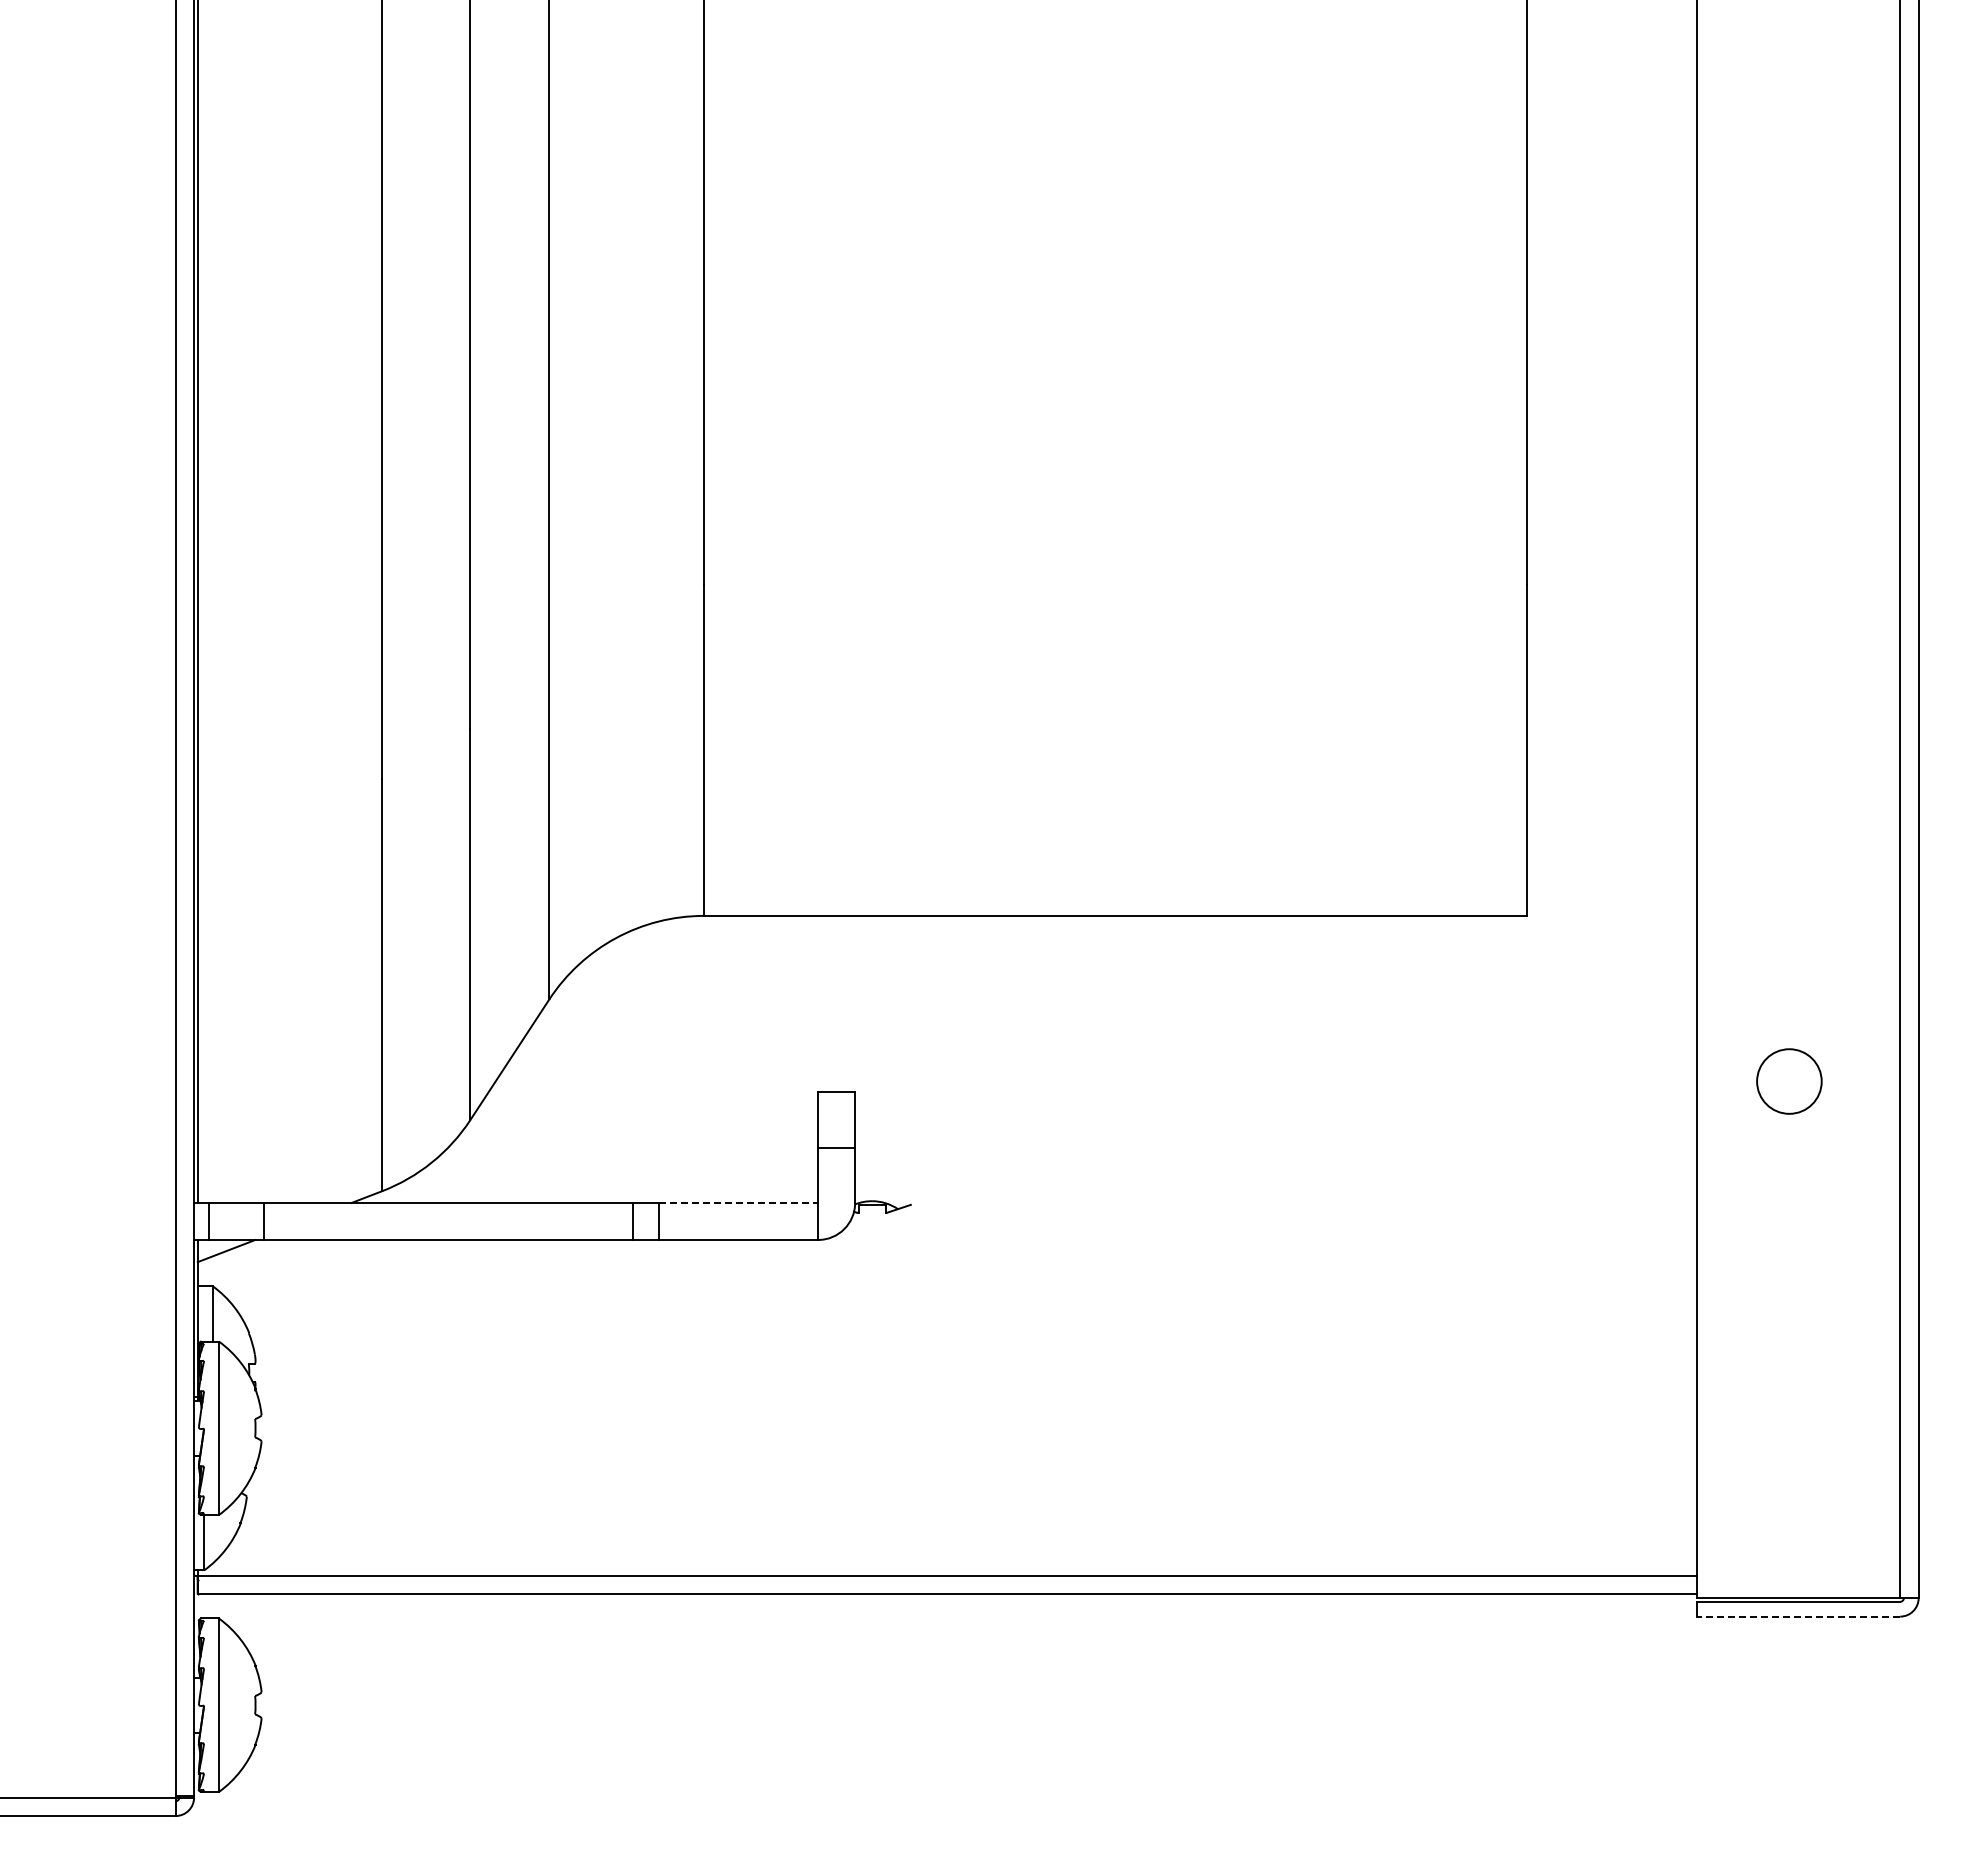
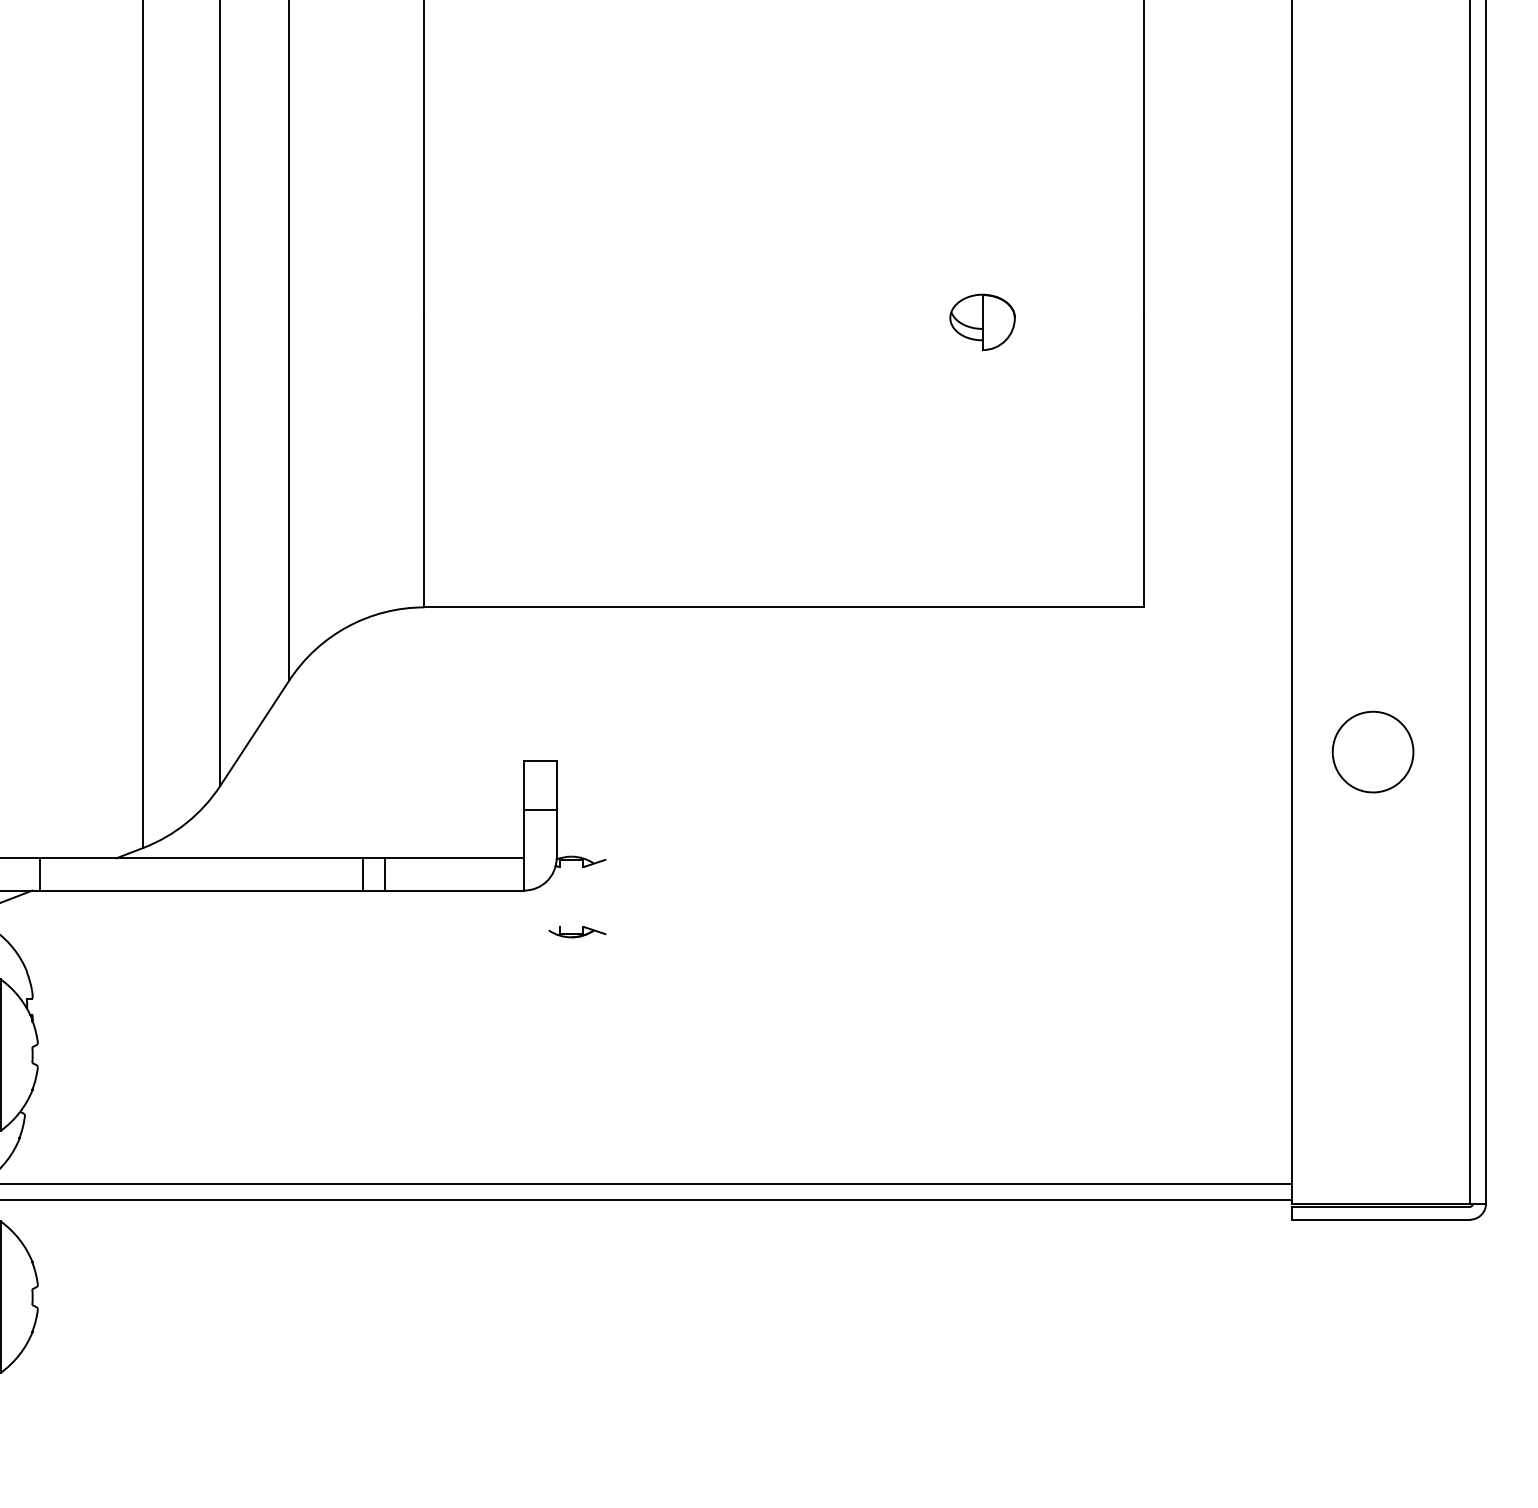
part: (1342, 589) -> (982, 322), added
circle: (1789, 1081) -> (1373, 752), size x1.43
line: (738, 1203) -> (454, 858), dashed -> solid
part: (878, 1287) -> (577, 932), added
line: (1798, 1616) -> (1381, 1219), dashed -> solid

